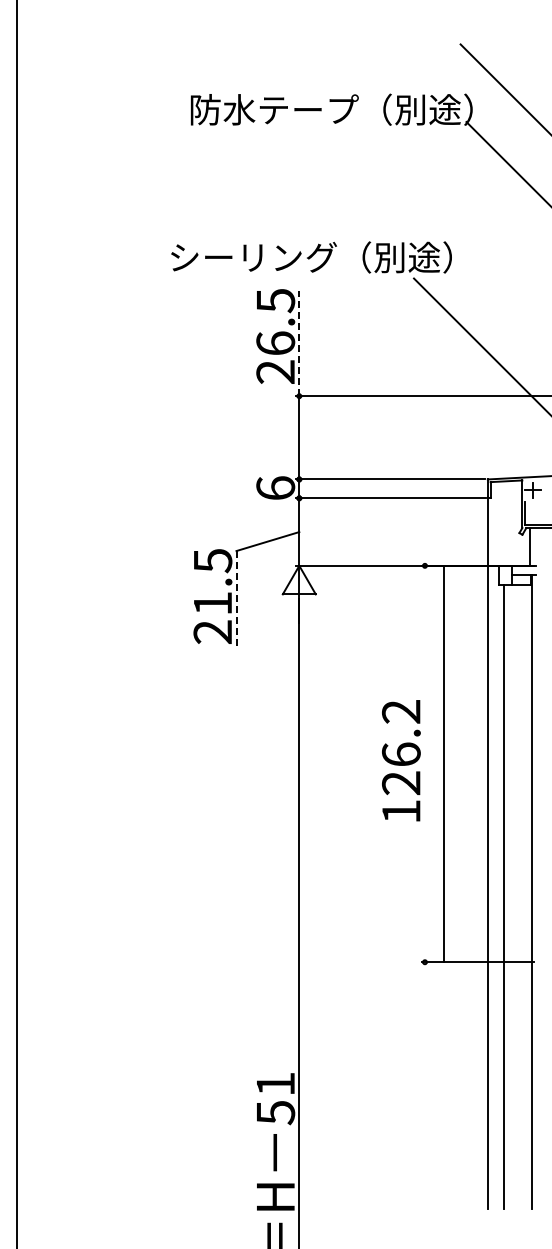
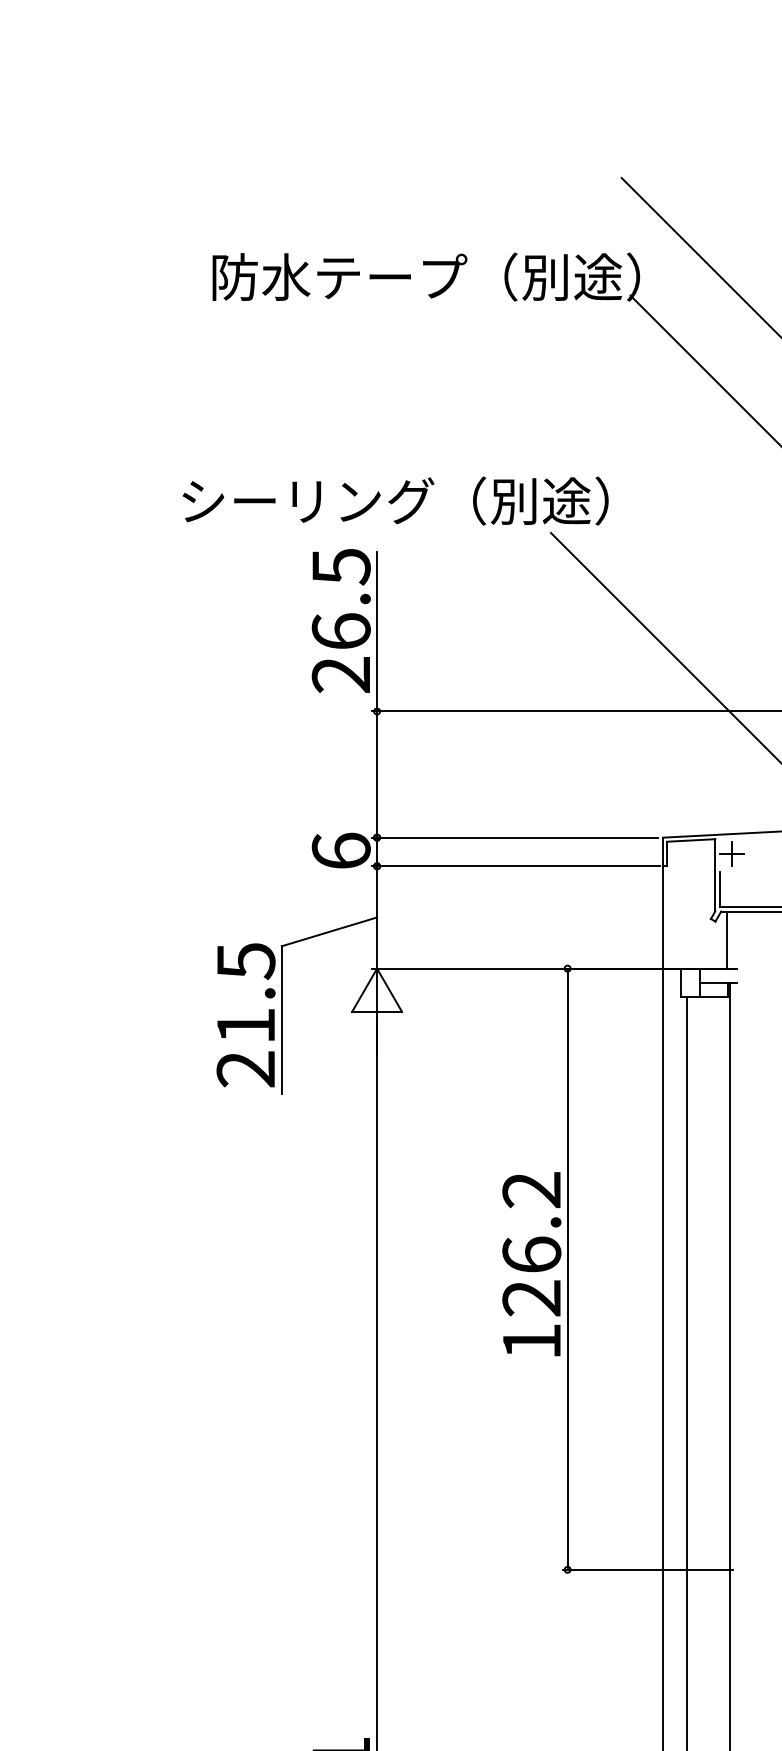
line: (299, 343) -> (377, 631), dashed -> solid
line: (236, 599) -> (281, 1019), dashed -> solid
line: (443, 763) -> (566, 1268), moved

